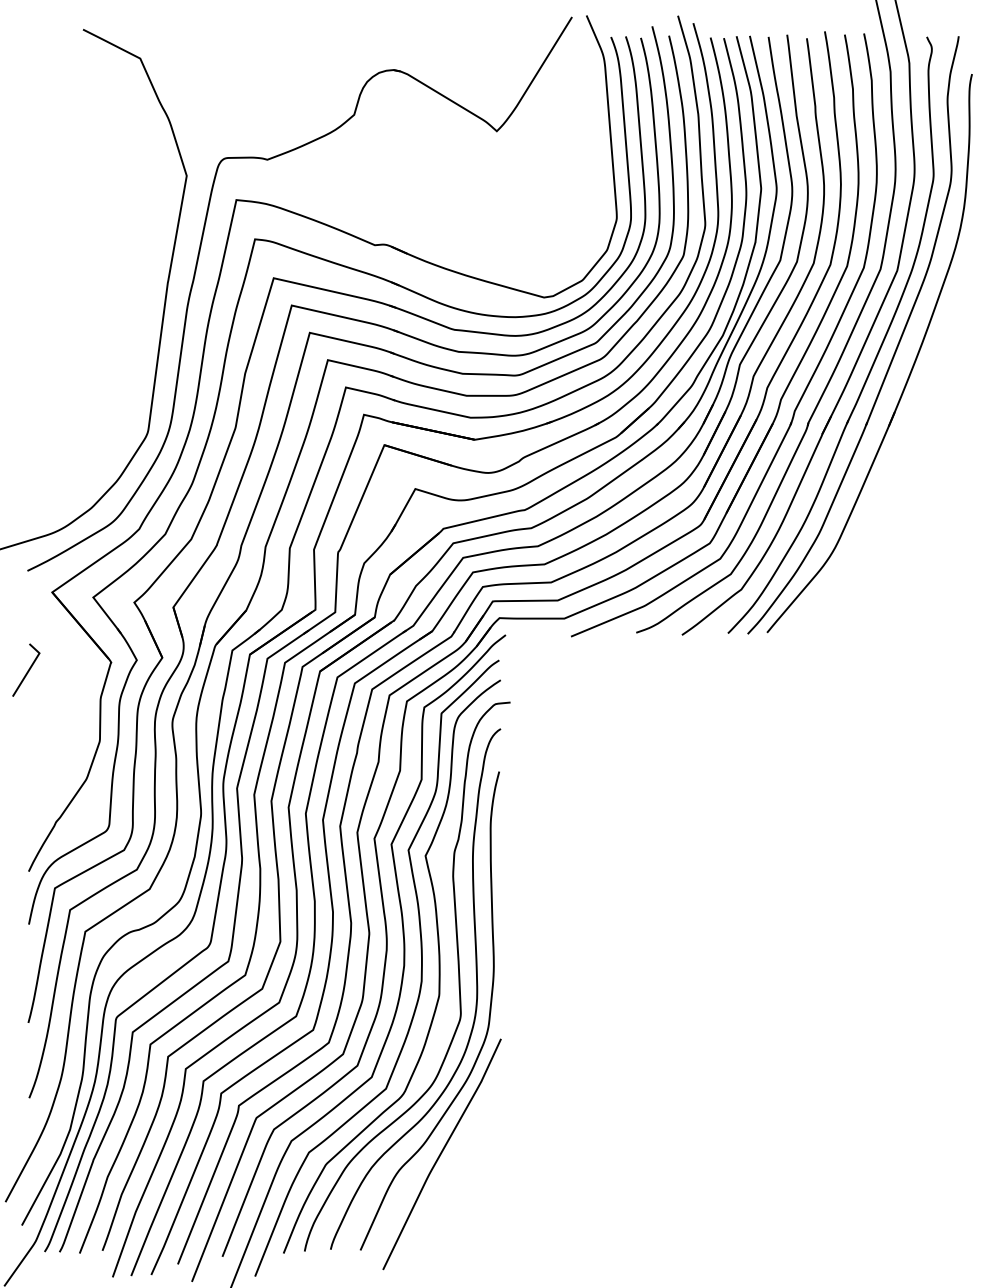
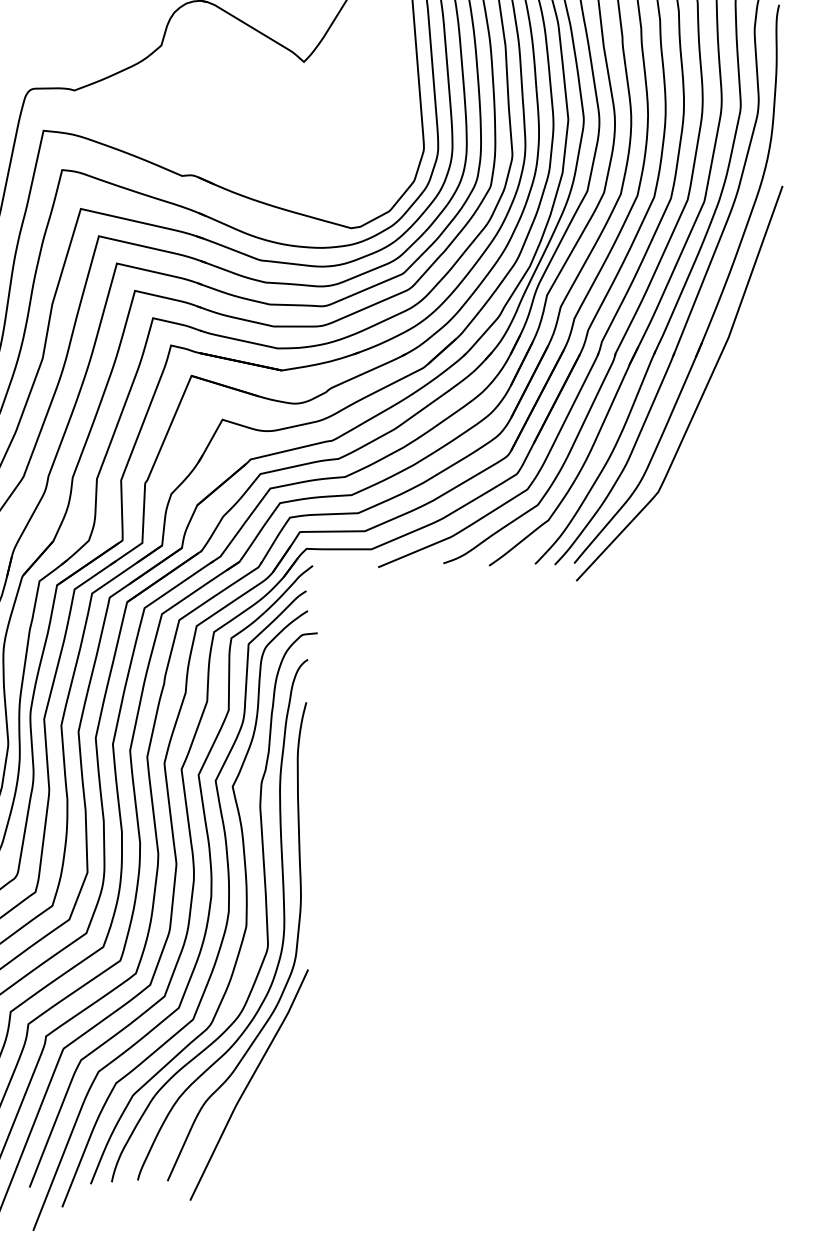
curve: (894, 463) -> (701, 394), added

